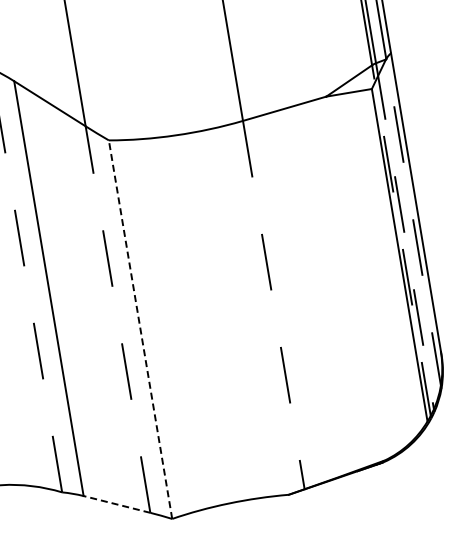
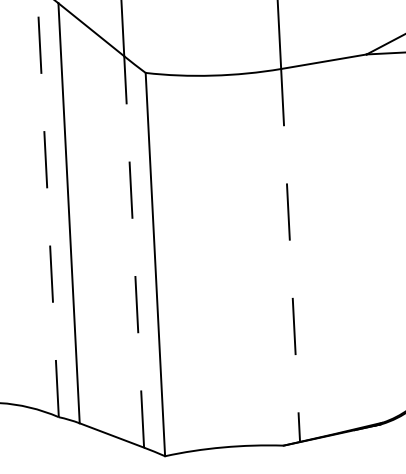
line: (140, 329) -> (155, 264), dashed -> solid
line: (116, 504) -> (111, 435), dashed -> solid

